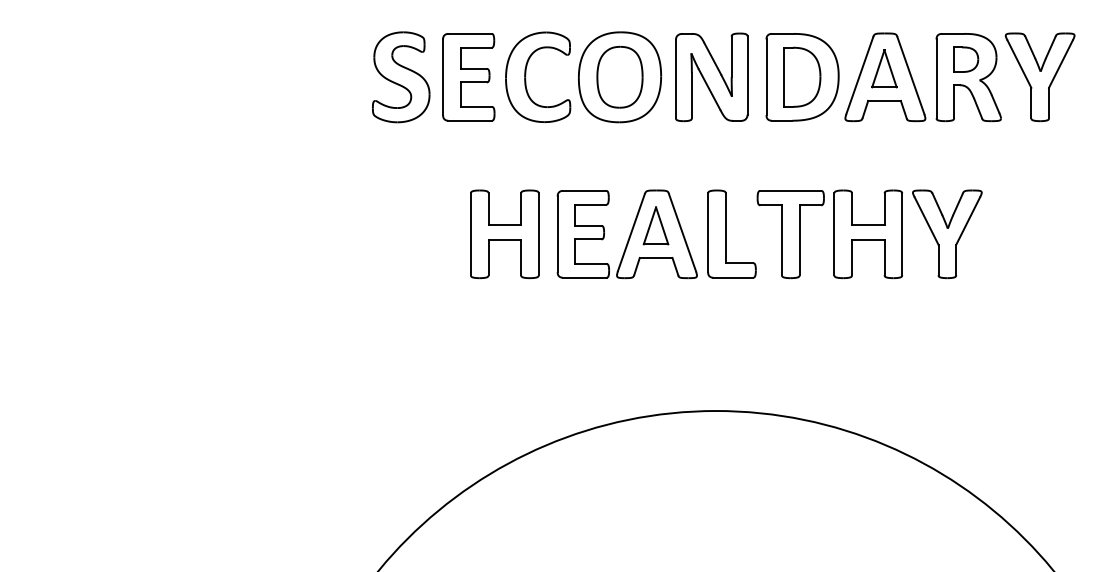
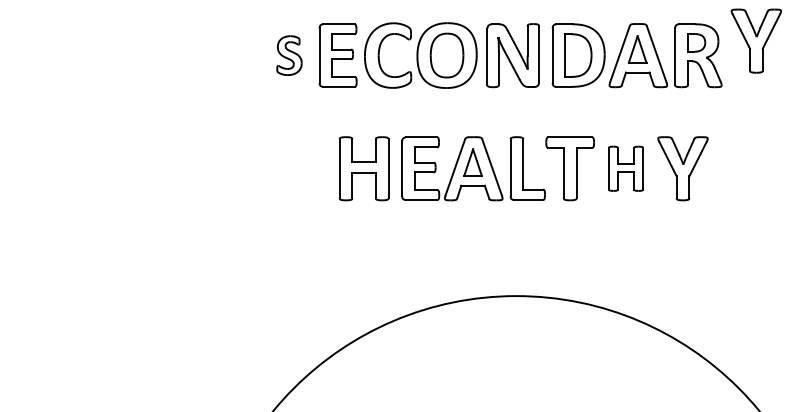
part: (401, 77) -> (289, 55), size x0.6
part: (1039, 77) -> (755, 41), moved
part: (867, 234) -> (625, 168), size x0.7

